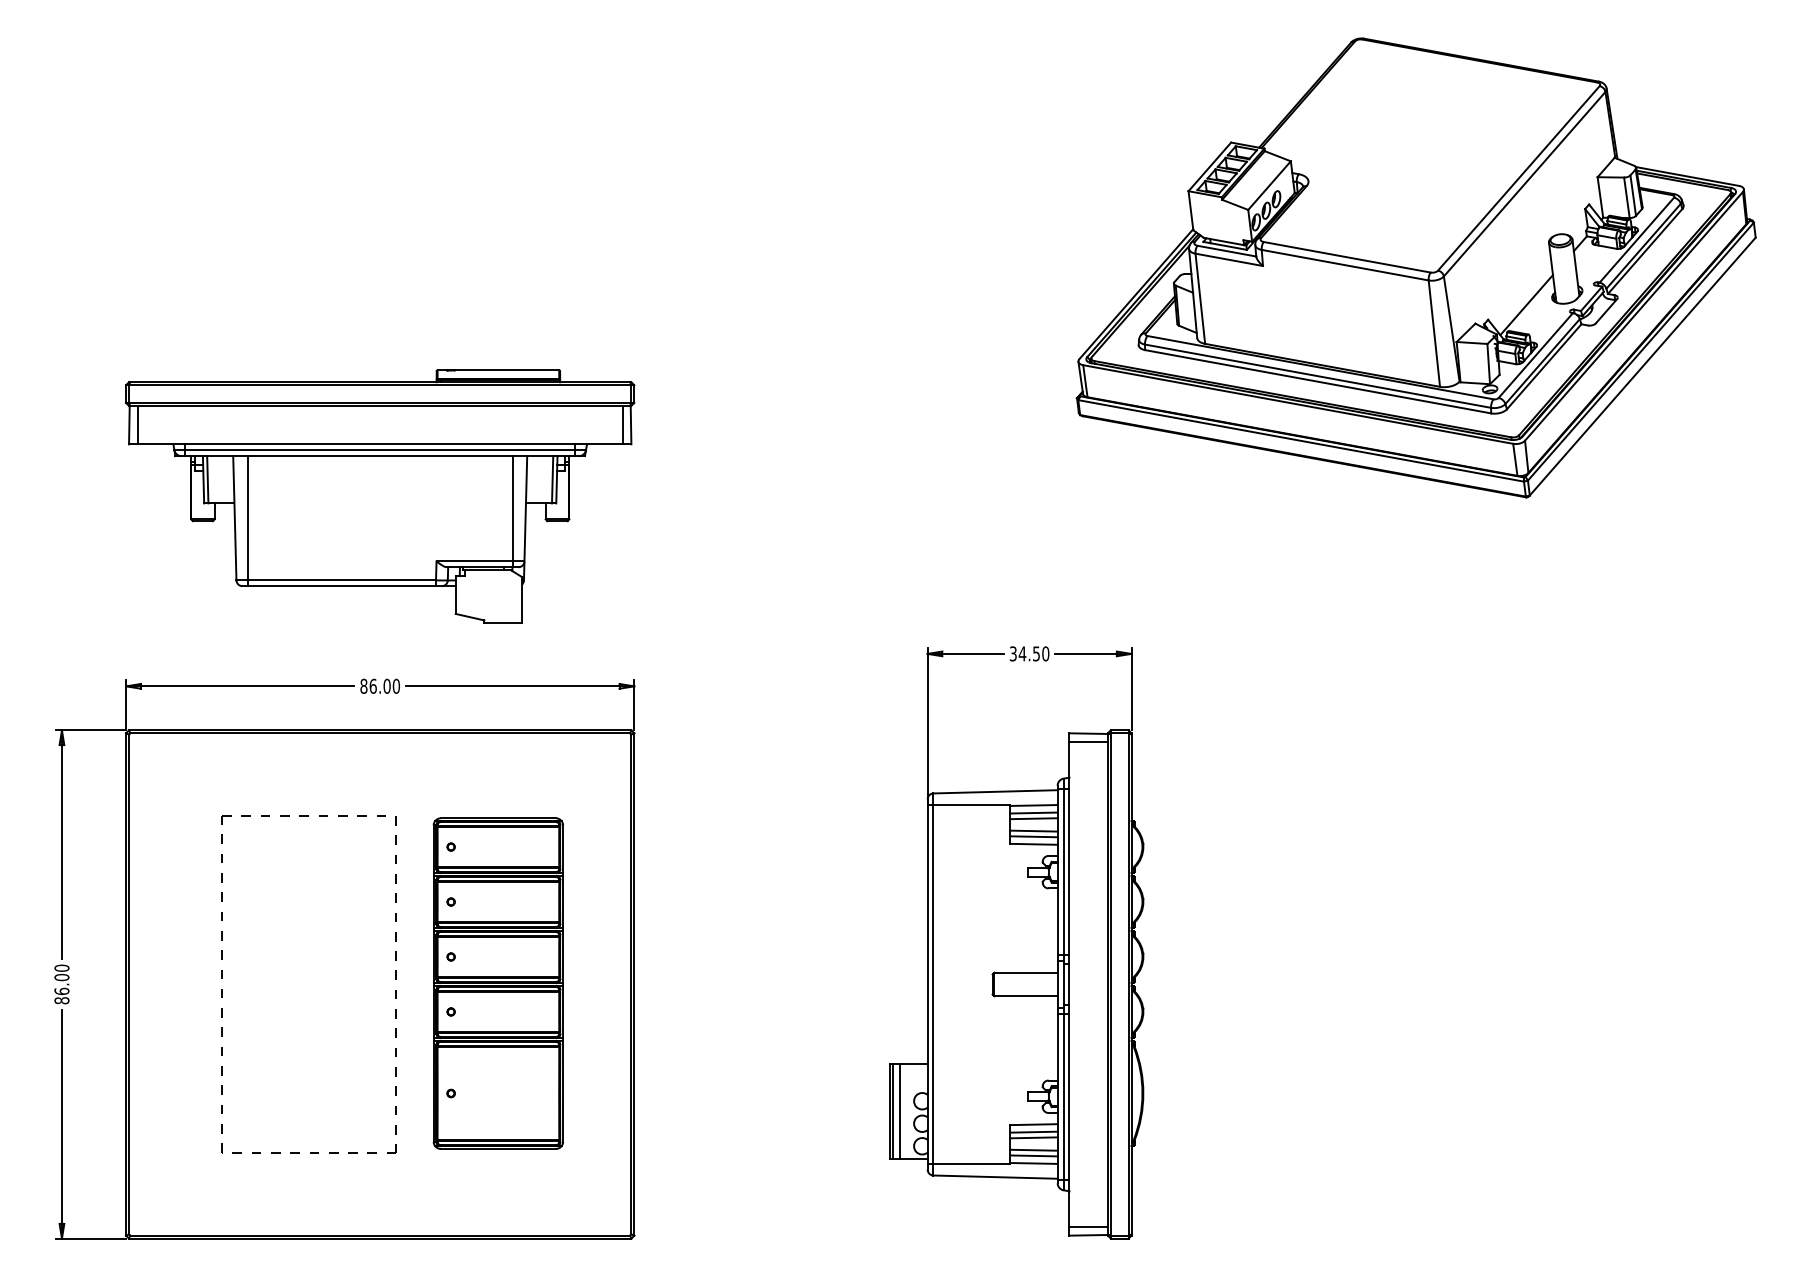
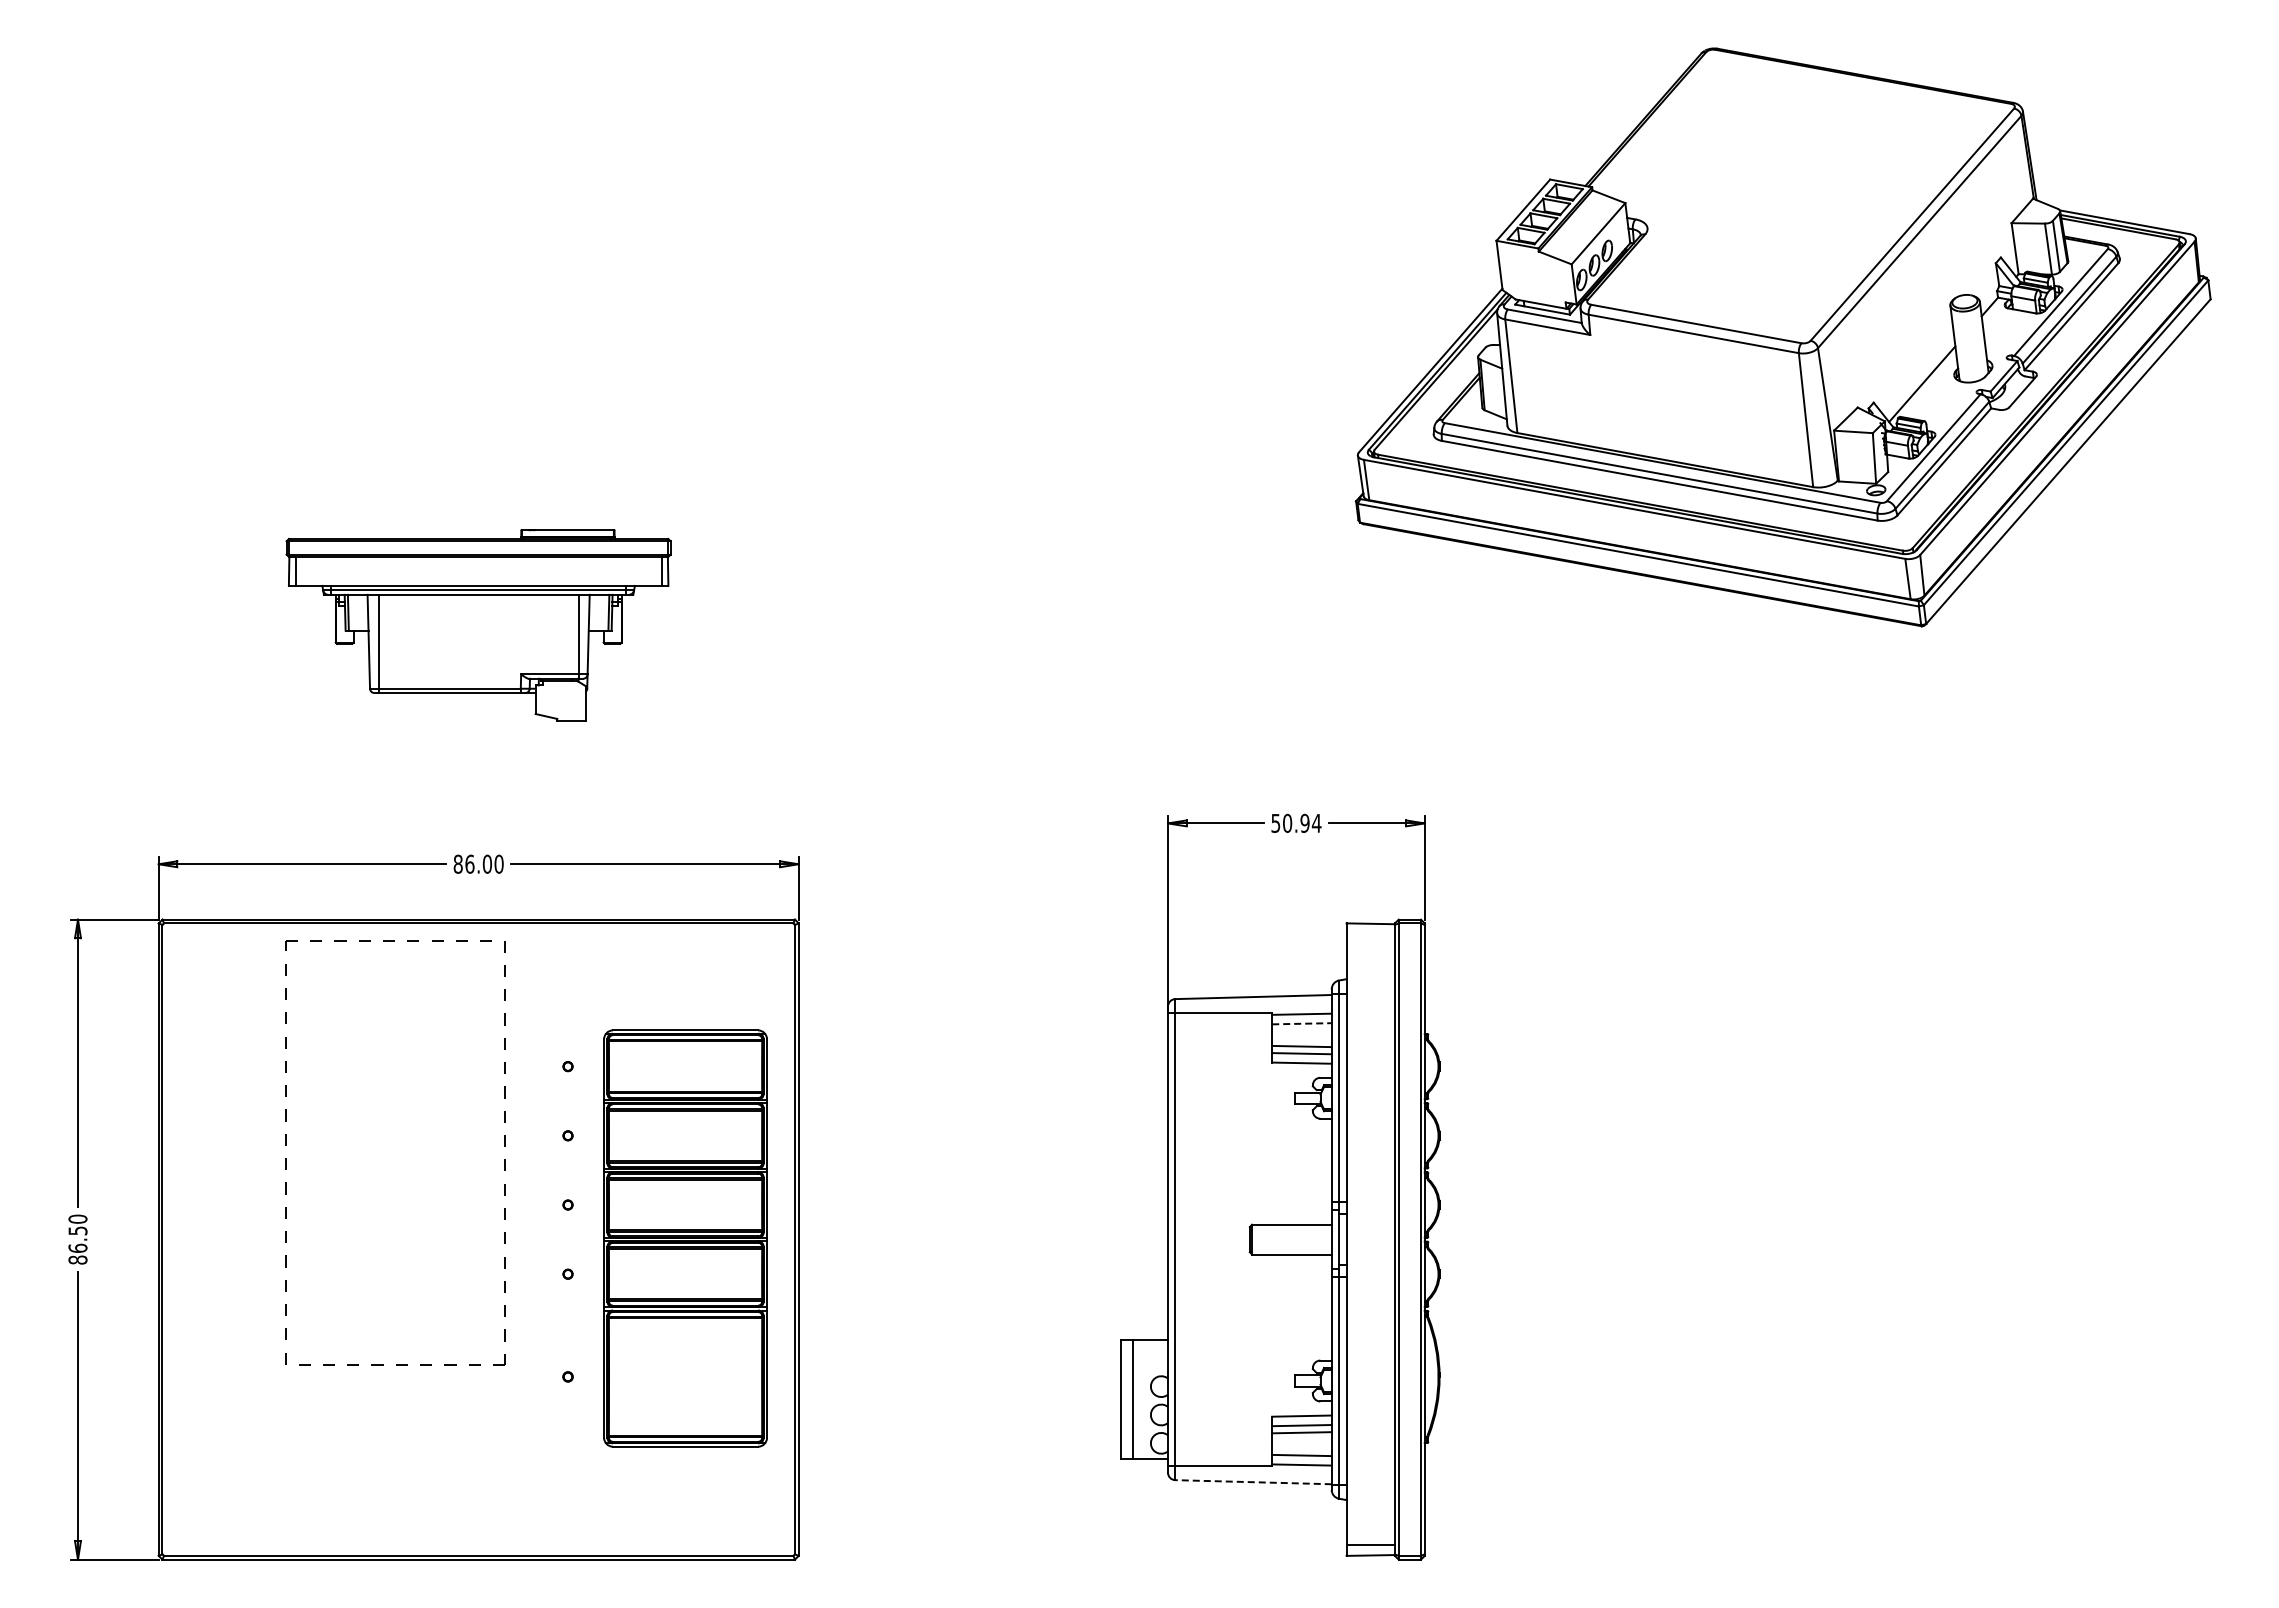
part: (380, 496) -> (478, 625), size x0.6
text: (1029, 653) -> (1296, 822), 34.50 -> 50.94
line: (1088, 742) -> (1370, 934), removed
line: (1033, 812) -> (1301, 1023), solid -> dashed
line: (1033, 818) -> (1301, 1030), removed
text: (61, 977) -> (77, 1230), 86.00 -> 86.50
part: (395, 979) -> (504, 1146), moved
part: (498, 983) -> (685, 1238), moved
line: (893, 1111) -> (1124, 1399), removed
line: (1033, 1149) -> (1301, 1447), removed
line: (995, 1177) -> (1253, 1482), solid -> dashed

